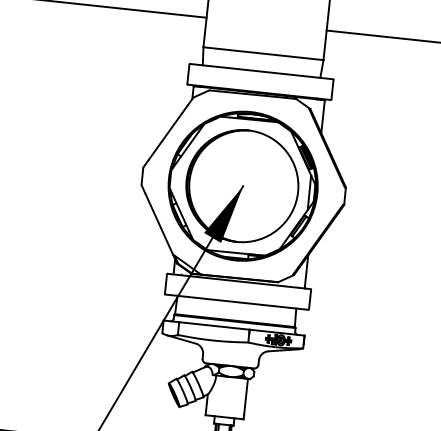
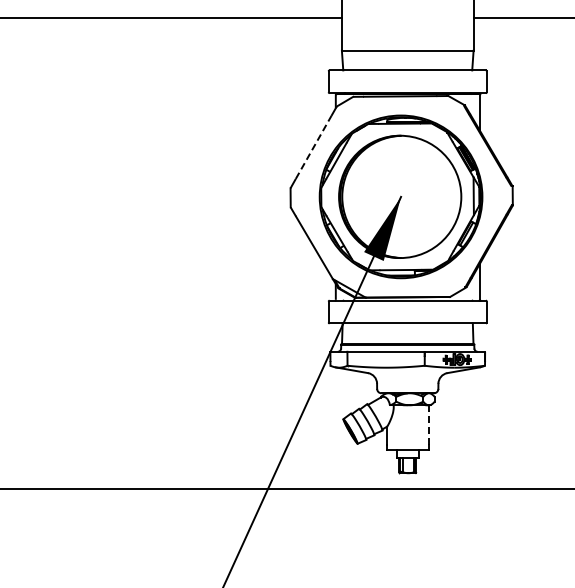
line: (168, 132) -> (313, 147), solid -> dashed
line: (245, 396) -> (428, 424), solid -> dashed

